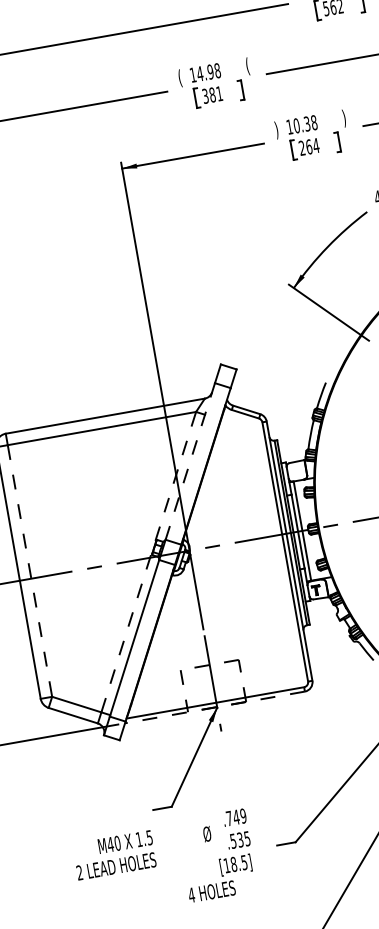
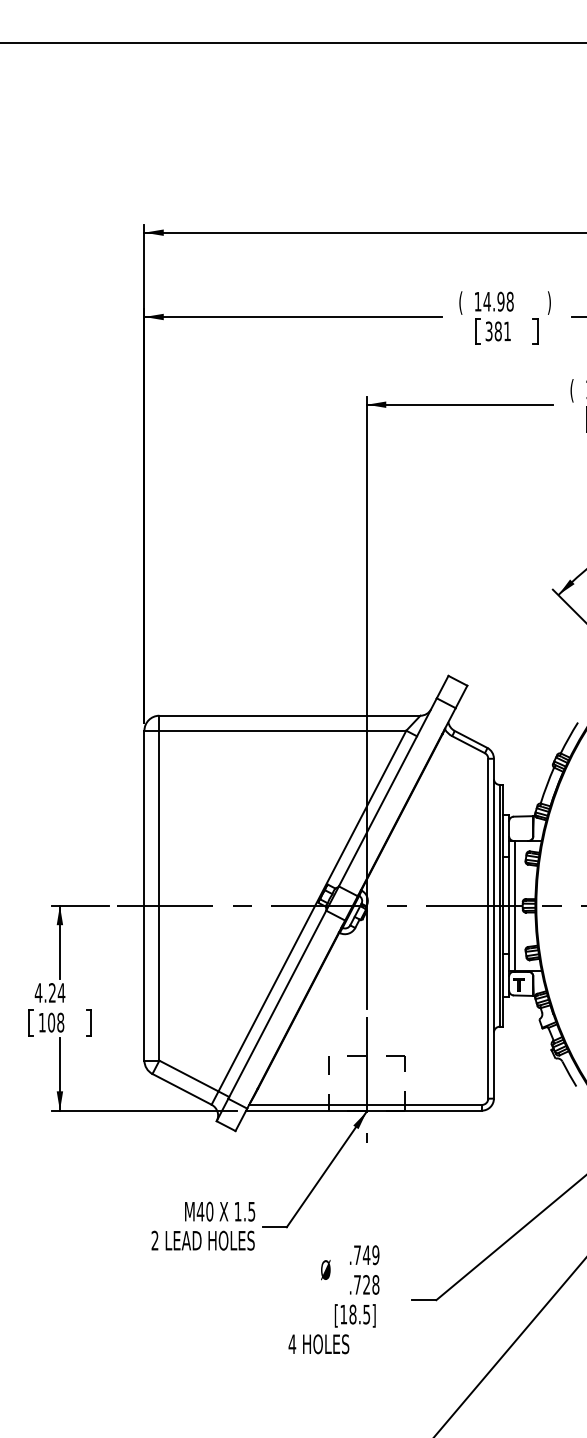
text: (246, 66) -> (548, 302), ( -> )
text: (276, 130) -> (571, 390), ) -> (
line: (190, 461) -> (387, 792), dashed -> solid
line: (148, 561) -> (312, 910), dashed -> solid
line: (30, 570) -> (159, 895), dashed -> solid
line: (215, 707) -> (364, 1110), dashed -> solid
text: (240, 839) -> (366, 1284), .535 -> .728
text: (114, 854) -> (203, 1225), moved

